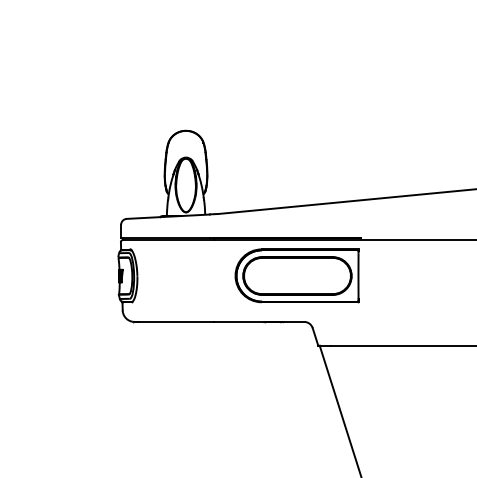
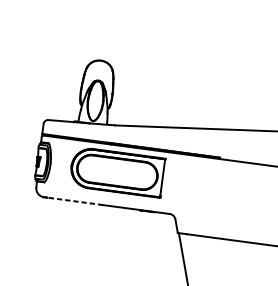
part: (296, 275) -> (116, 171), moved
line: (176, 321) -> (75, 201), solid -> dashed

